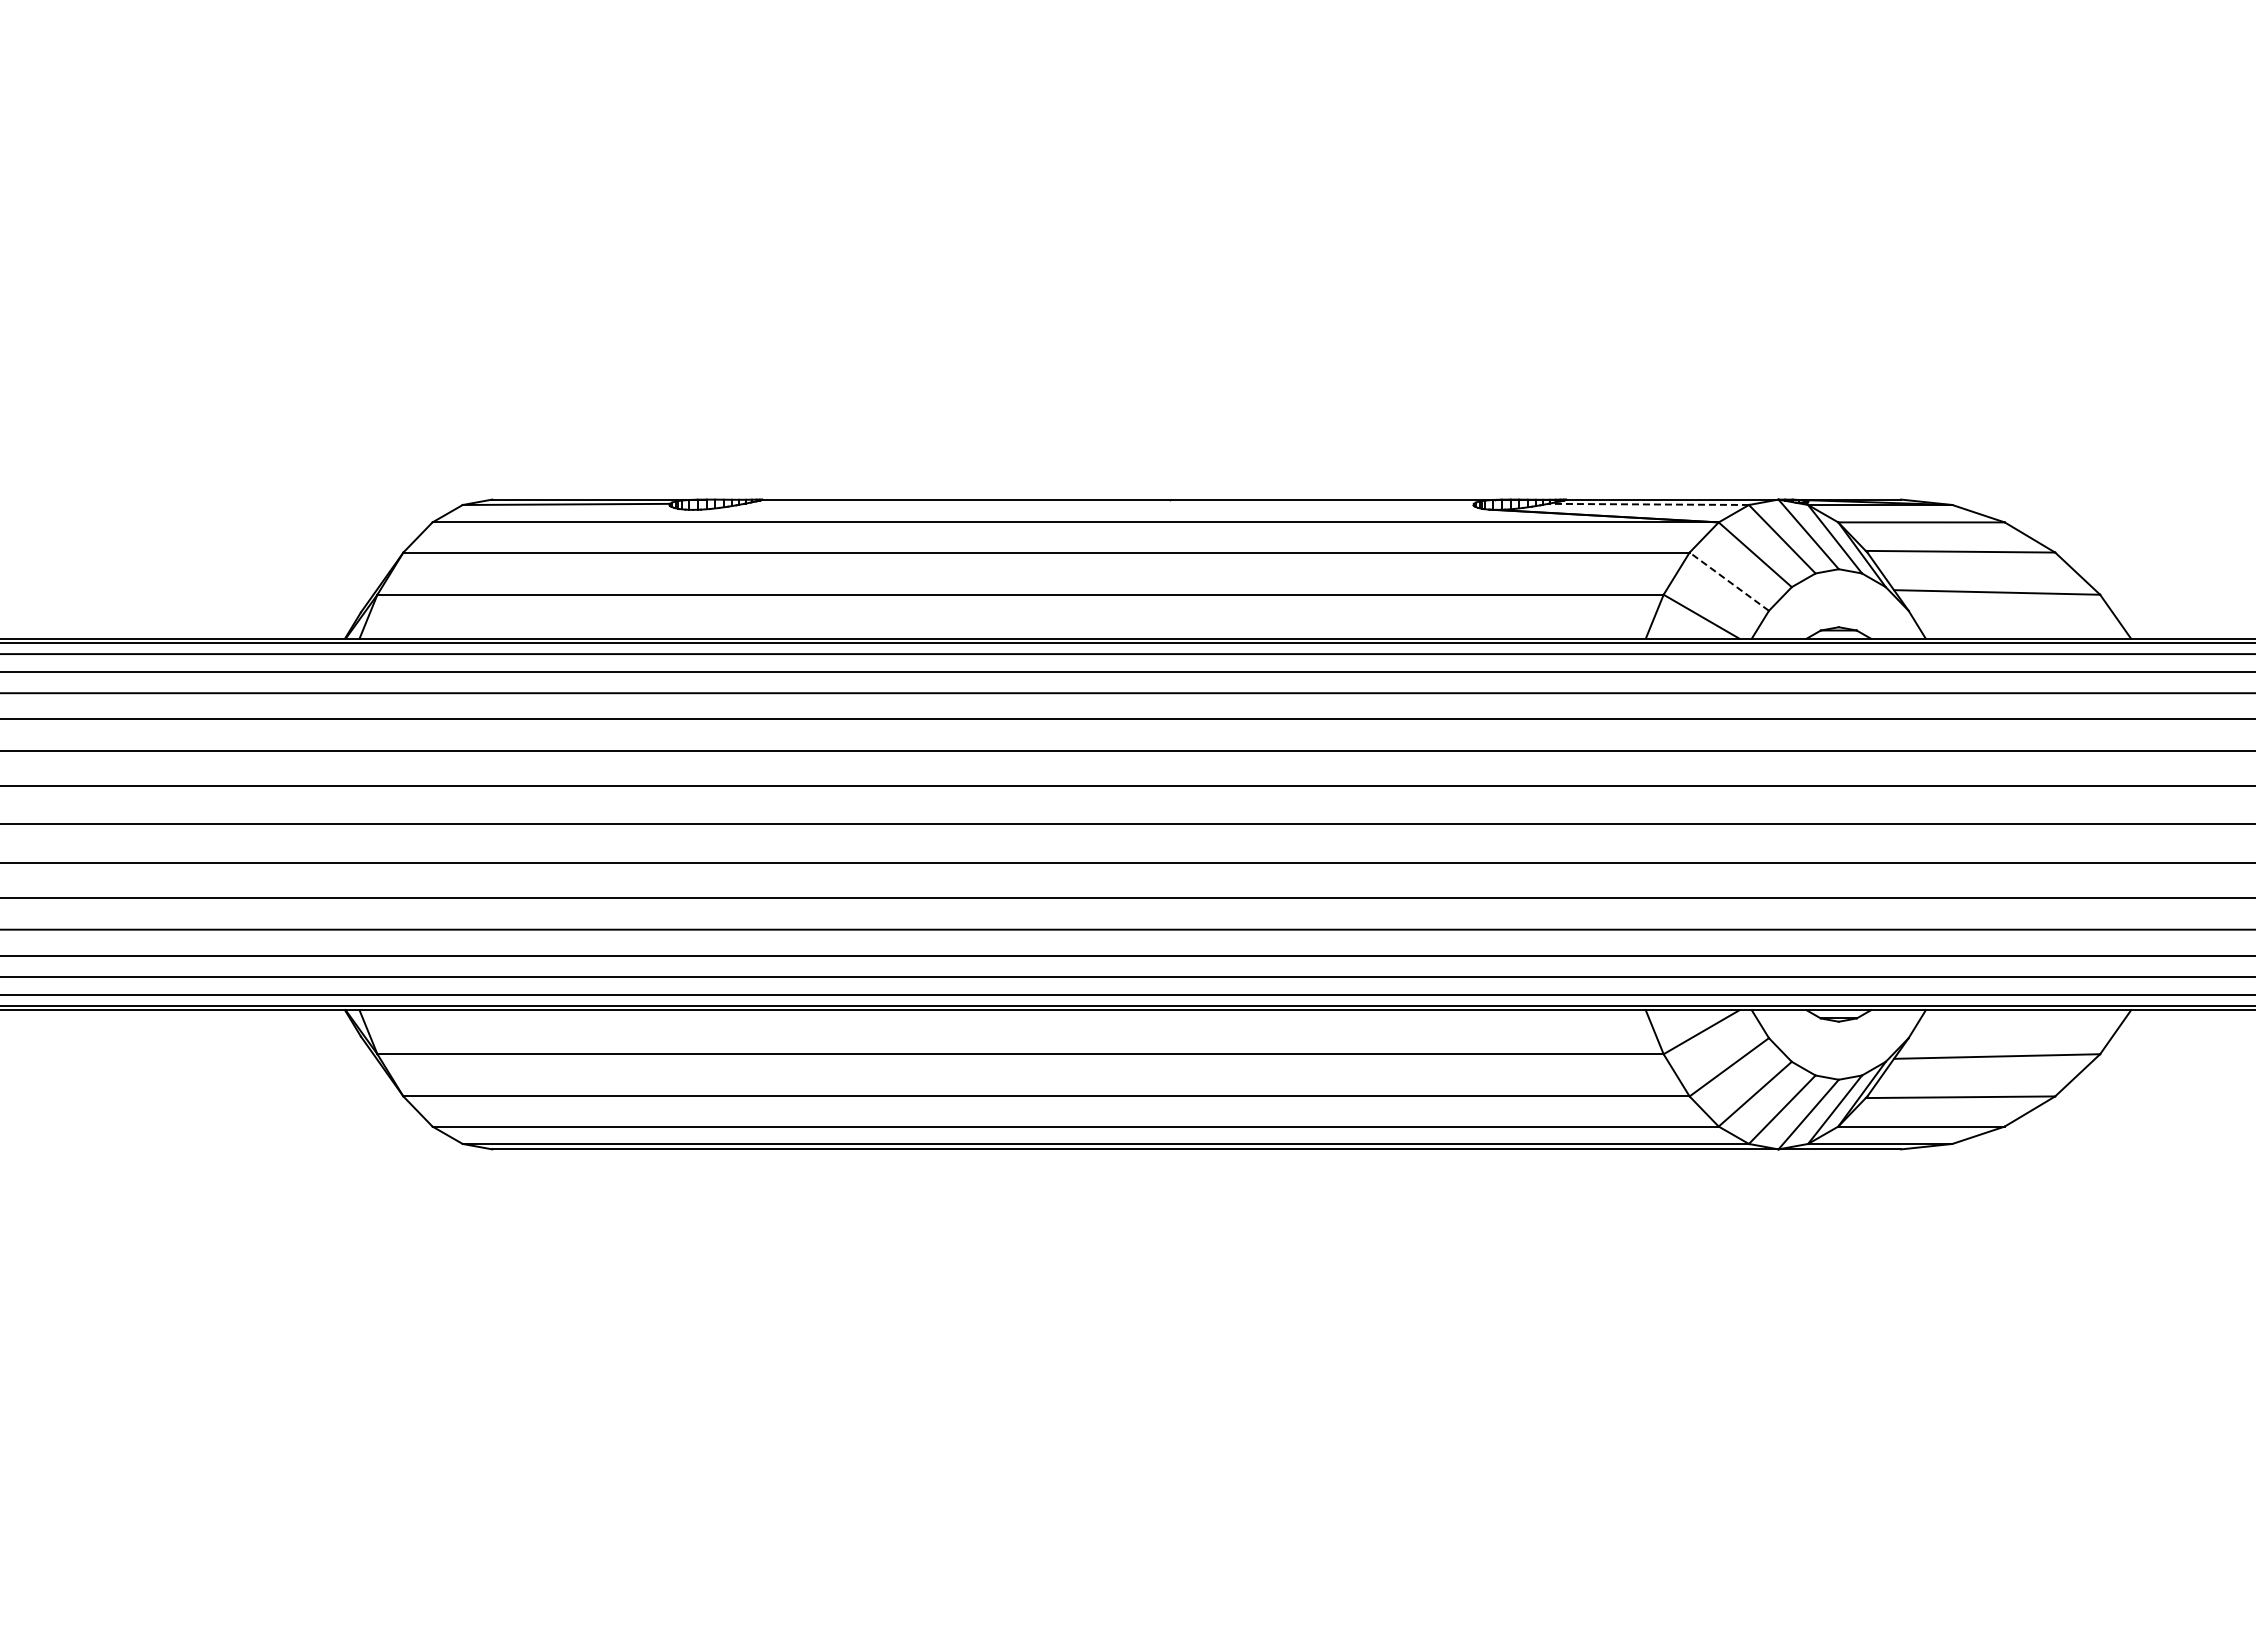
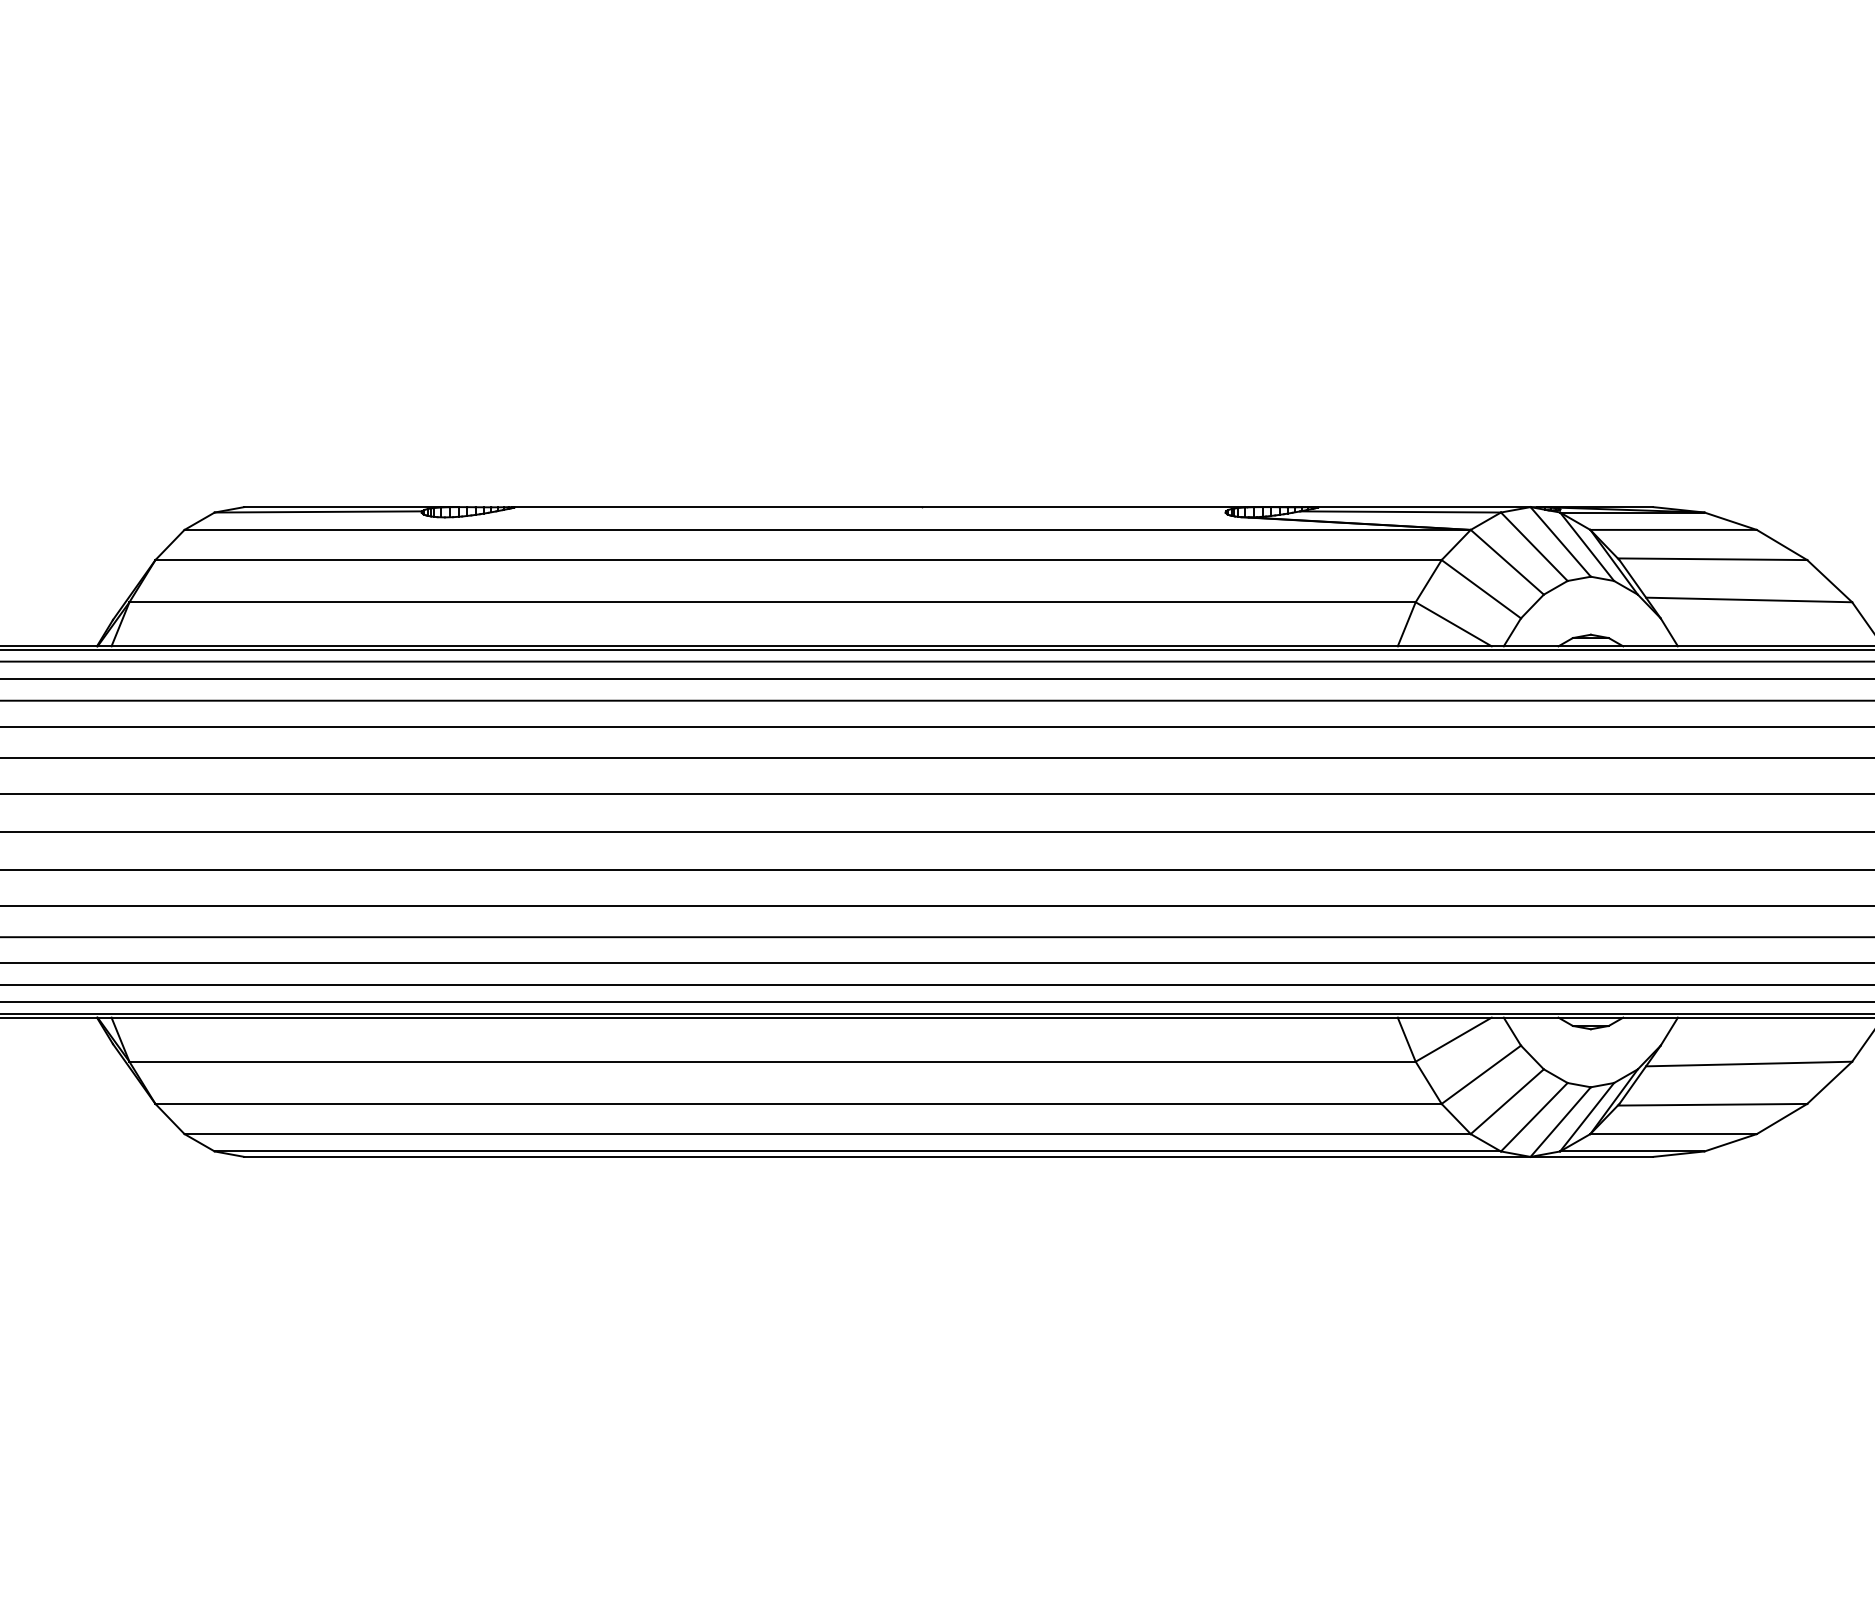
line: (1648, 504) -> (1400, 512), dashed -> solid
line: (1728, 581) -> (1480, 589), dashed -> solid

